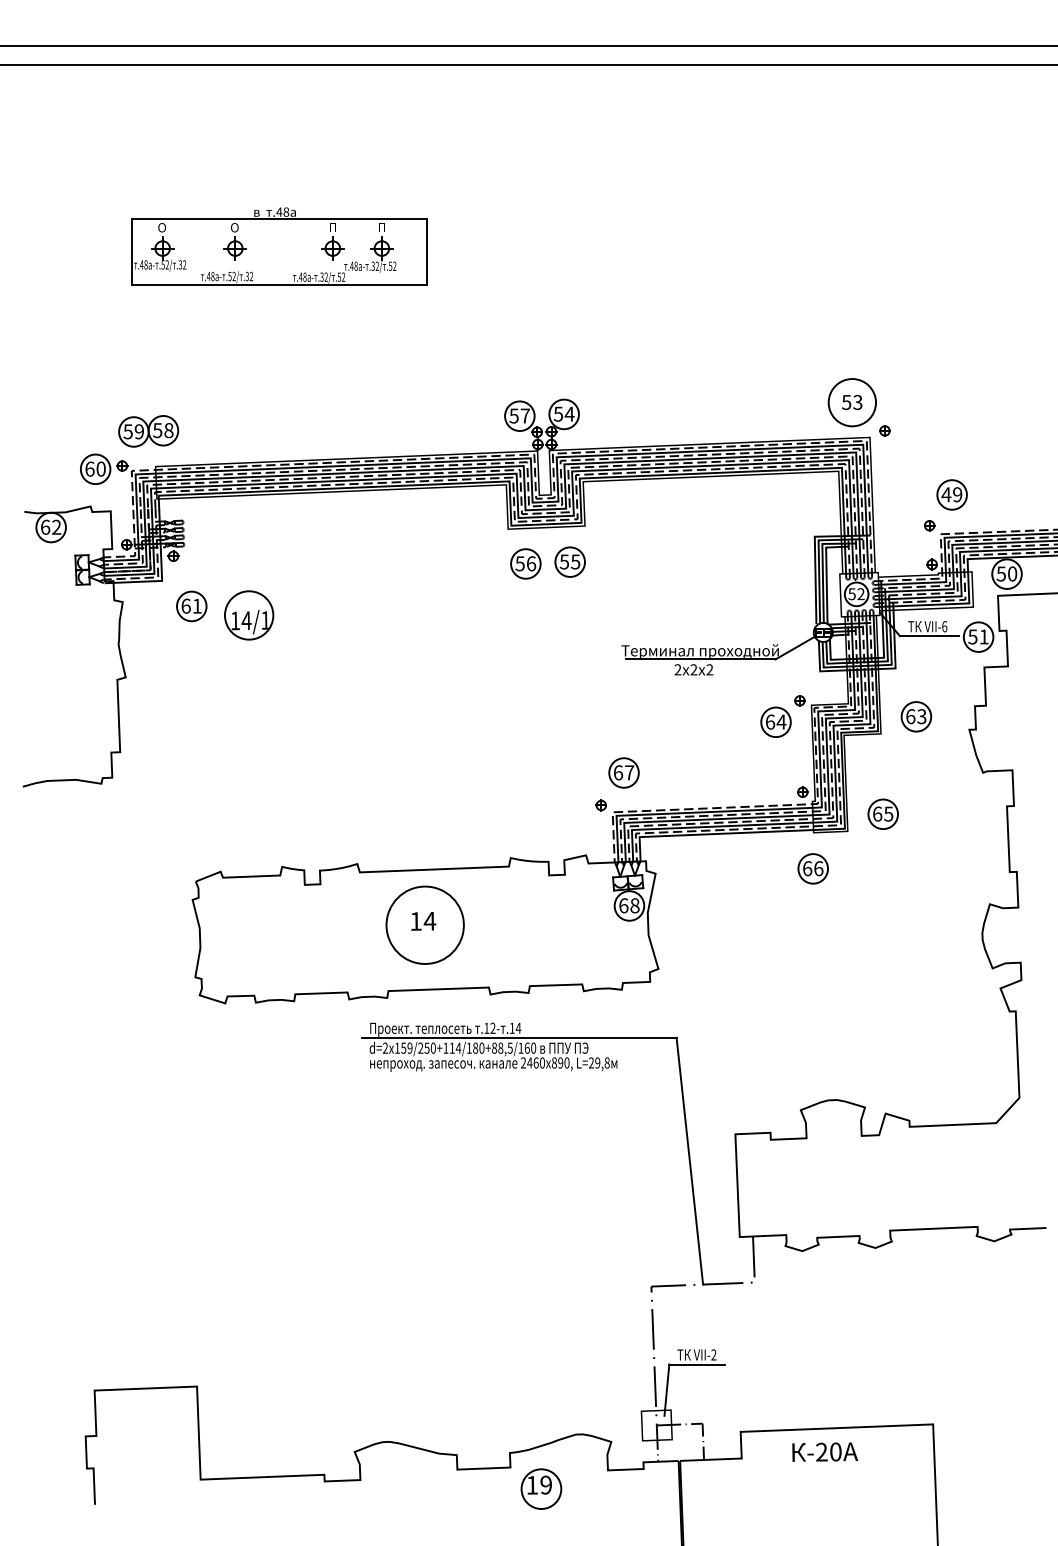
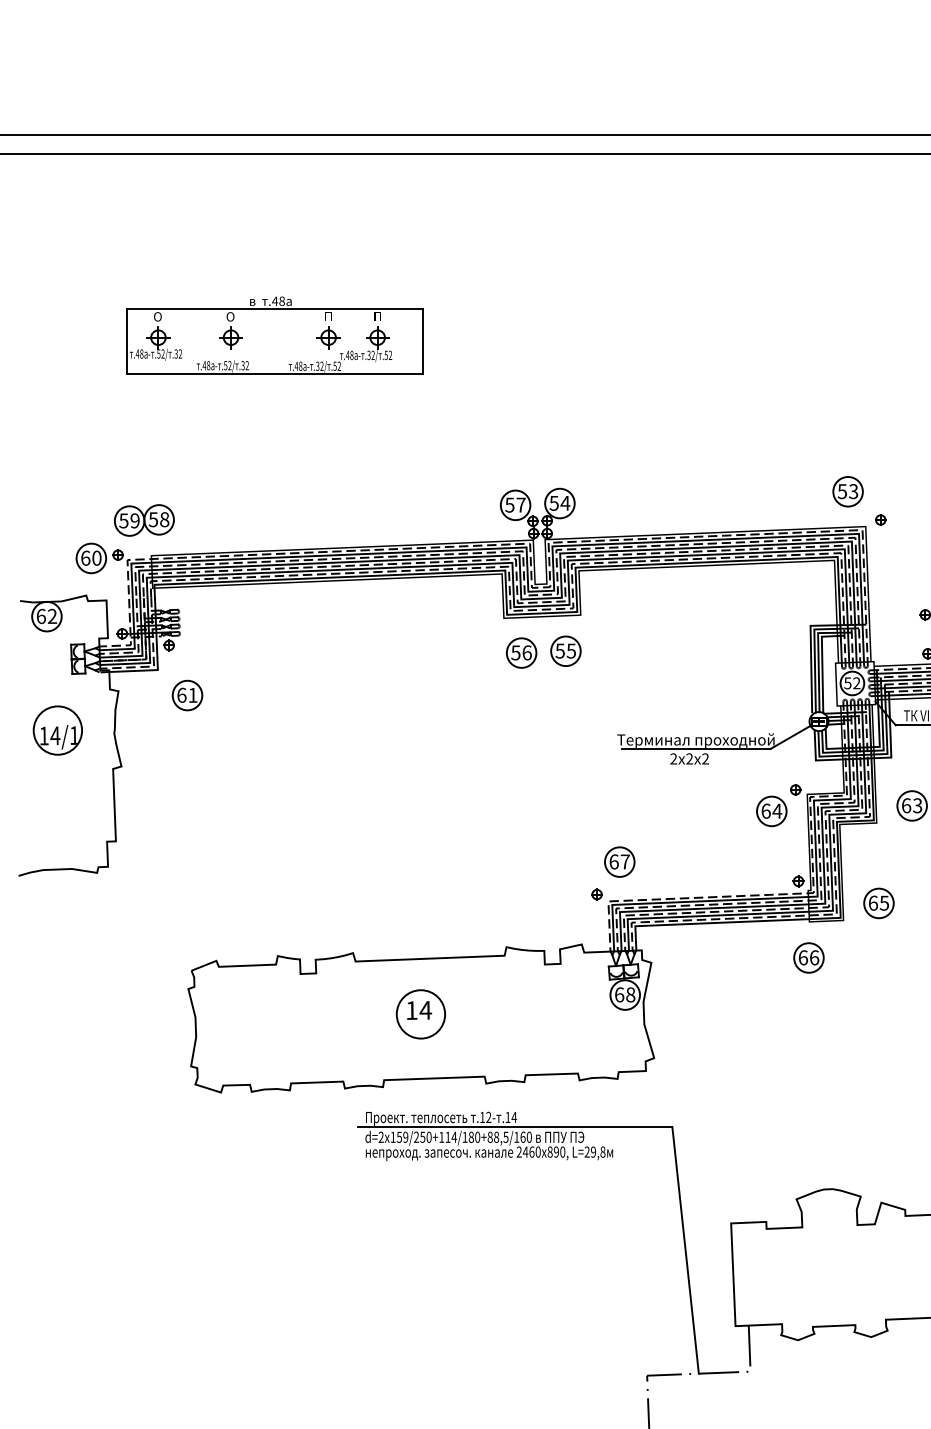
circle: (852, 402) -> (848, 491), size x0.62
part: (249, 615) -> (58, 730), moved
circle: (425, 925) -> (421, 1014), size x0.62

